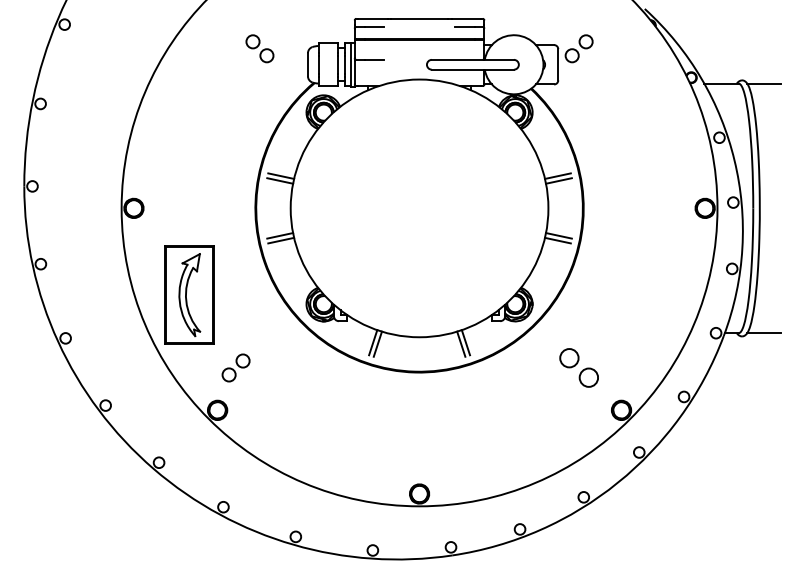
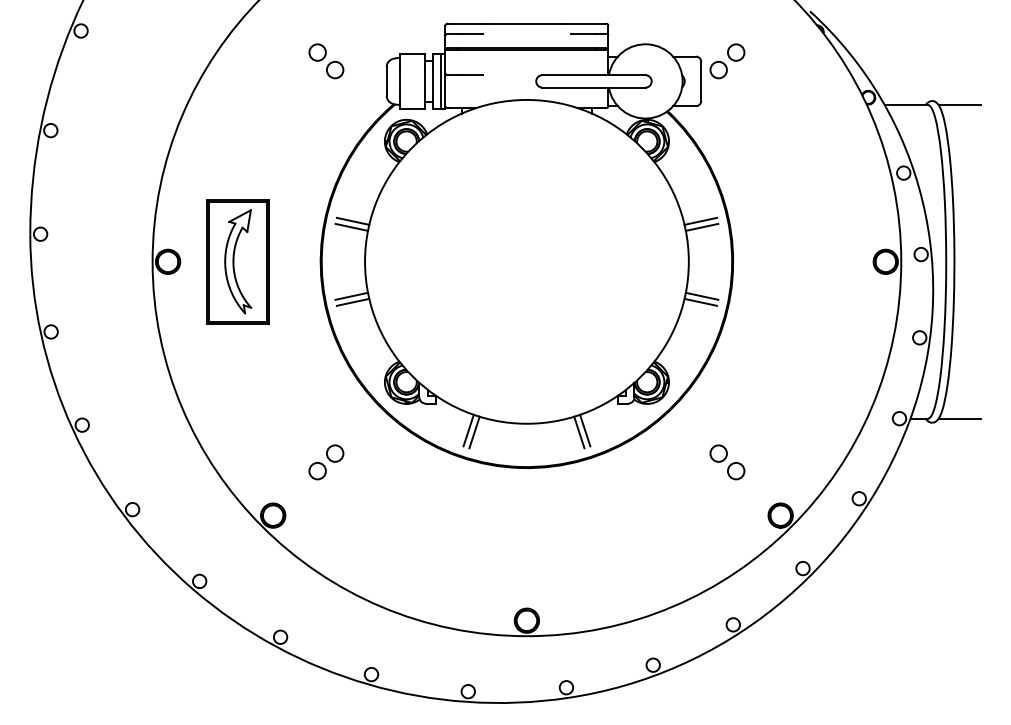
part: (189, 294) -> (237, 261), moved
part: (236, 368) -> (326, 462), moved
part: (579, 368) -> (727, 462), size x0.71

